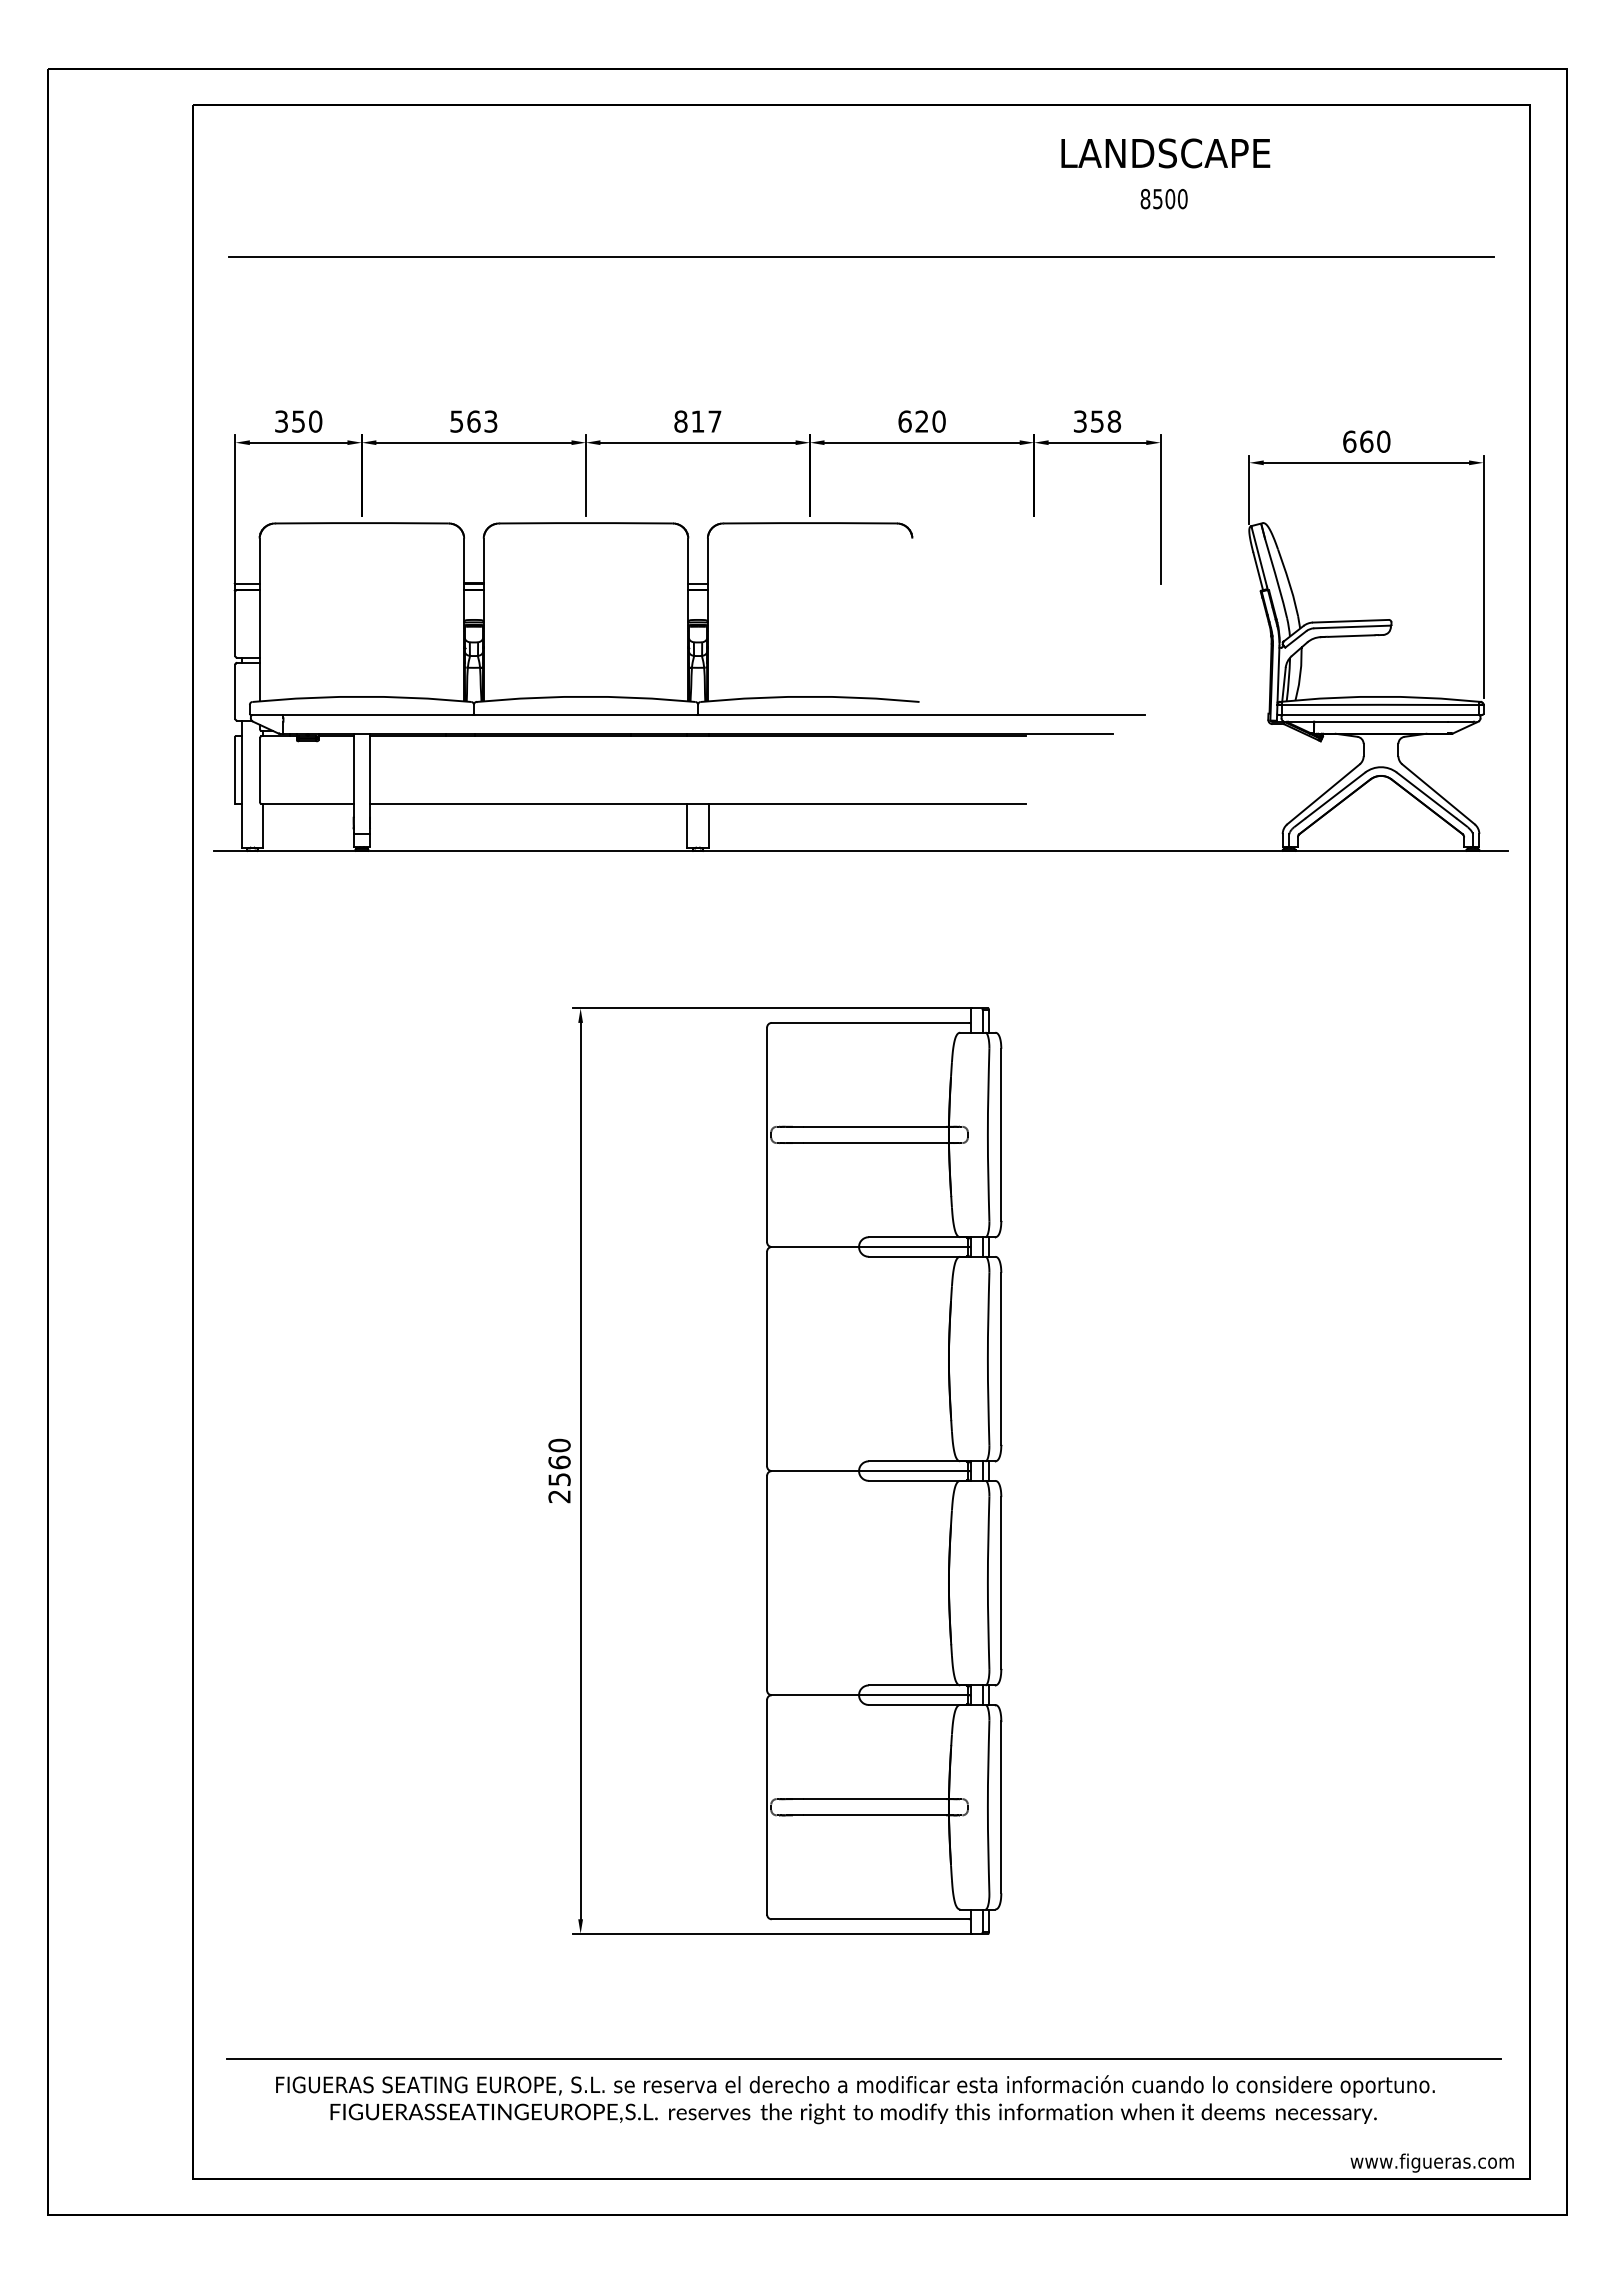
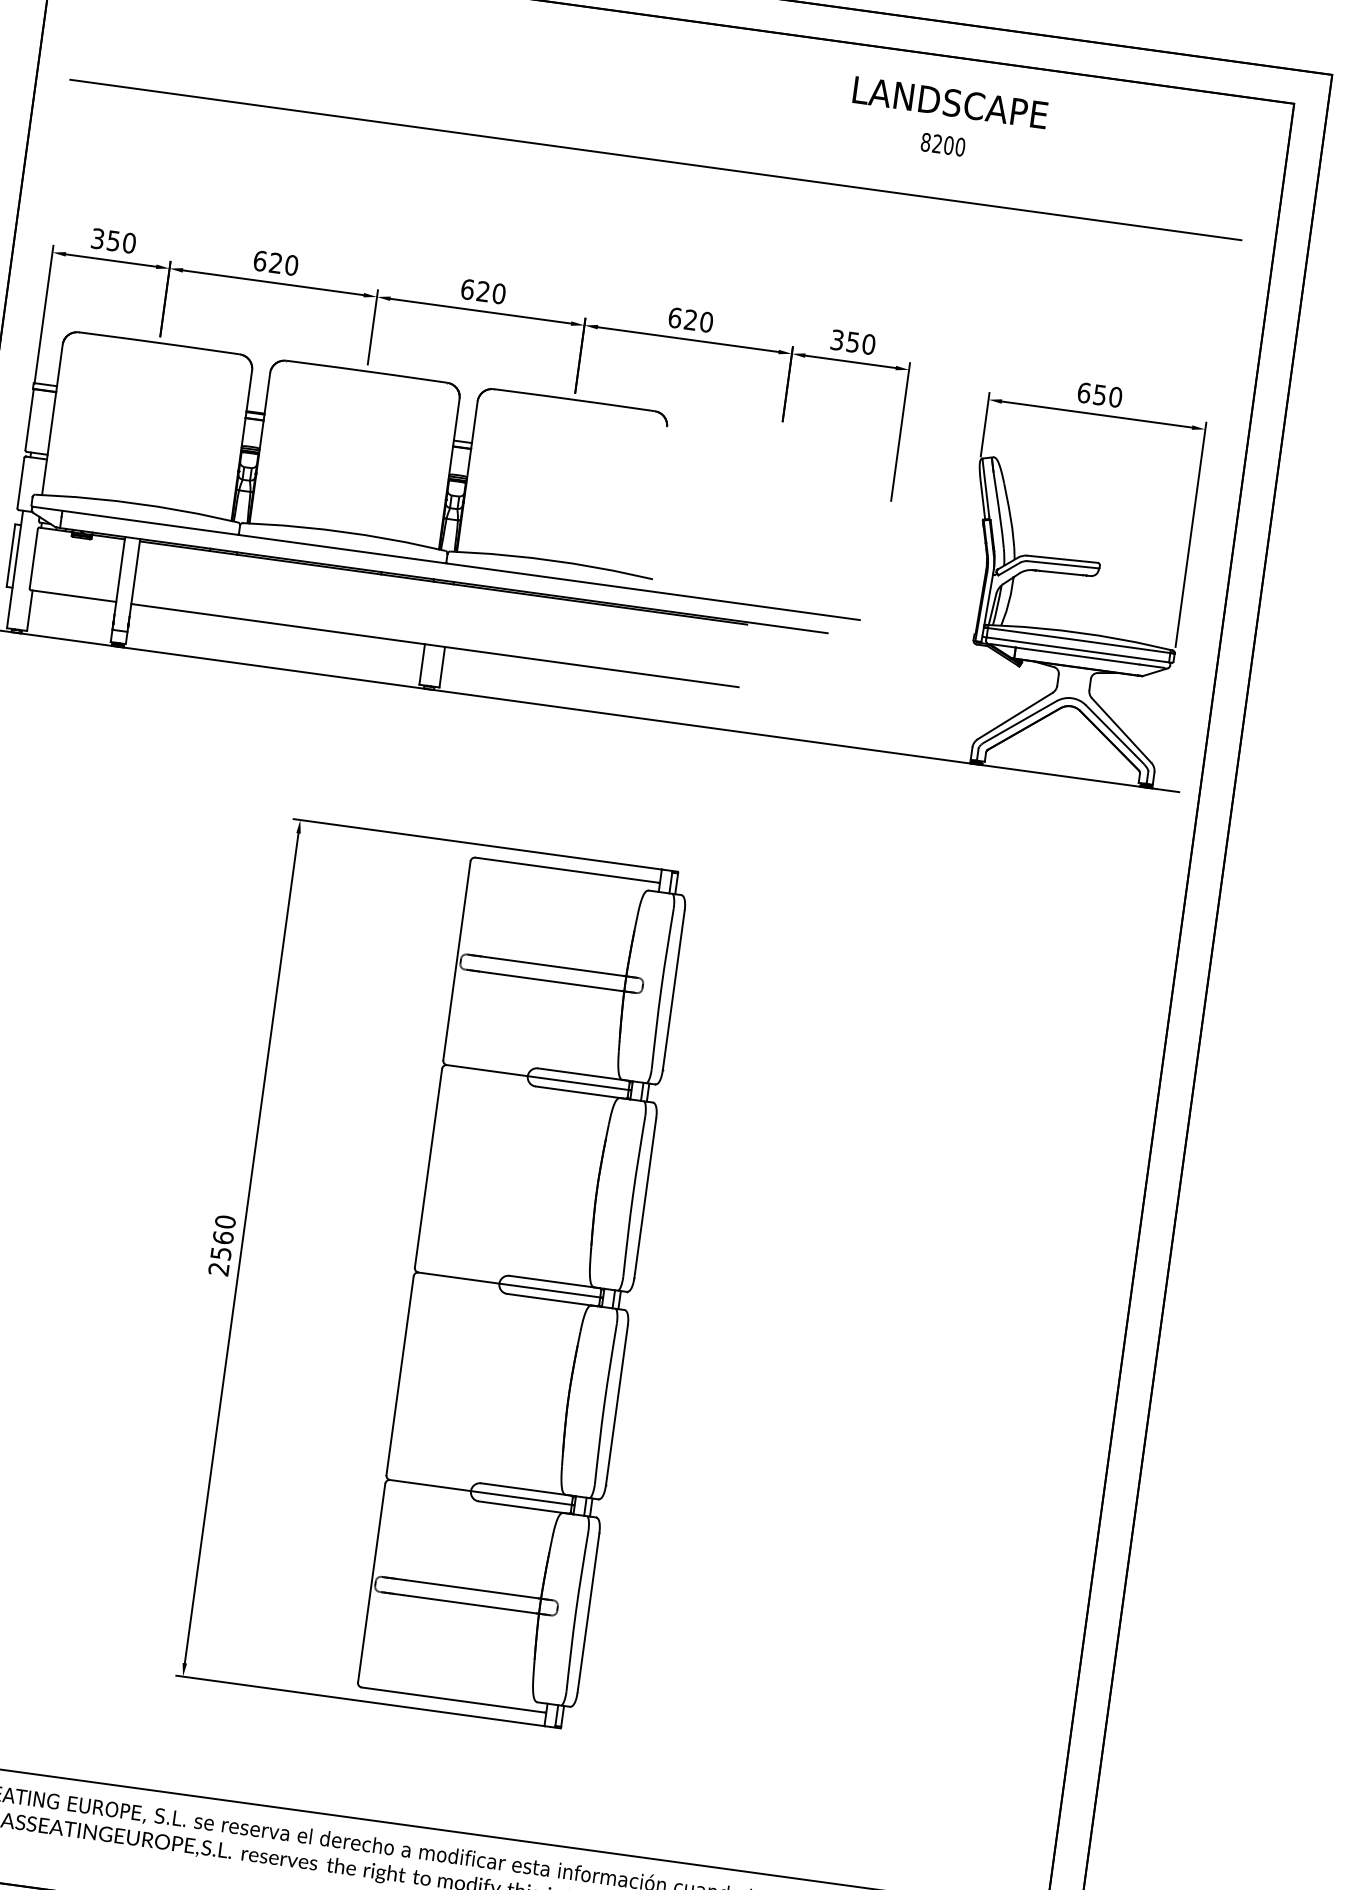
text: (1157, 198) -> (937, 143), 8500 -> 8200
text: (473, 421) -> (275, 263), 563 -> 620
text: (697, 421) -> (482, 291), 817 -> 620
text: (1114, 421) -> (869, 344), 358 -> 350
text: (1366, 441) -> (1099, 394), 660 -> 650

